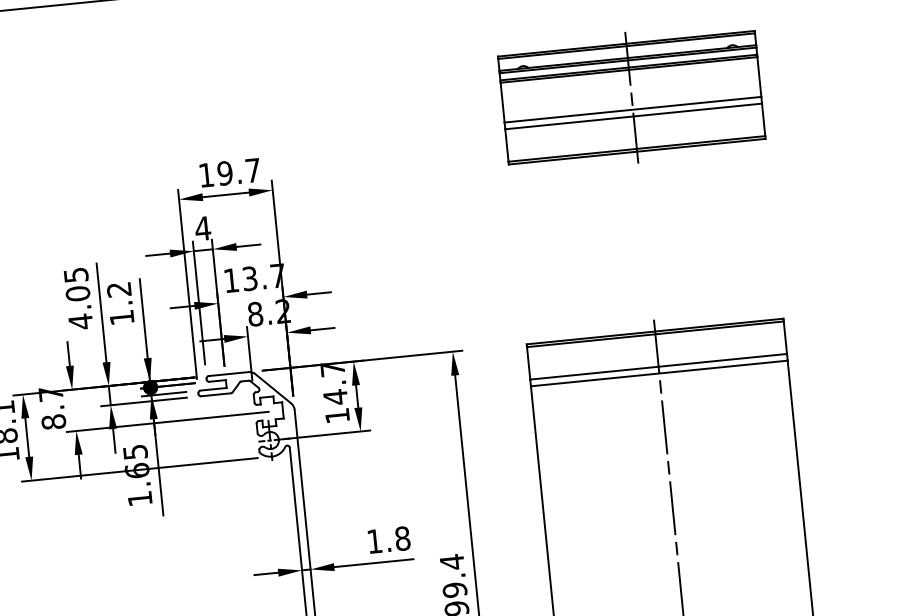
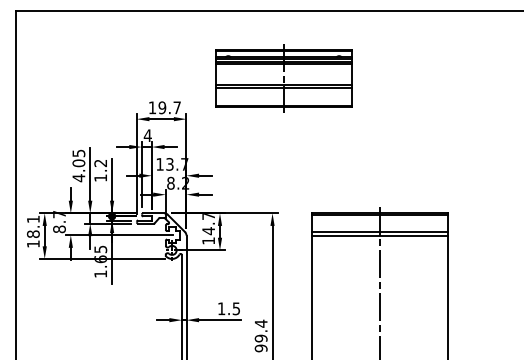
part: (631, 97) -> (283, 78), moved
text: (402, 538) -> (236, 308), 1.8 -> 1.5

